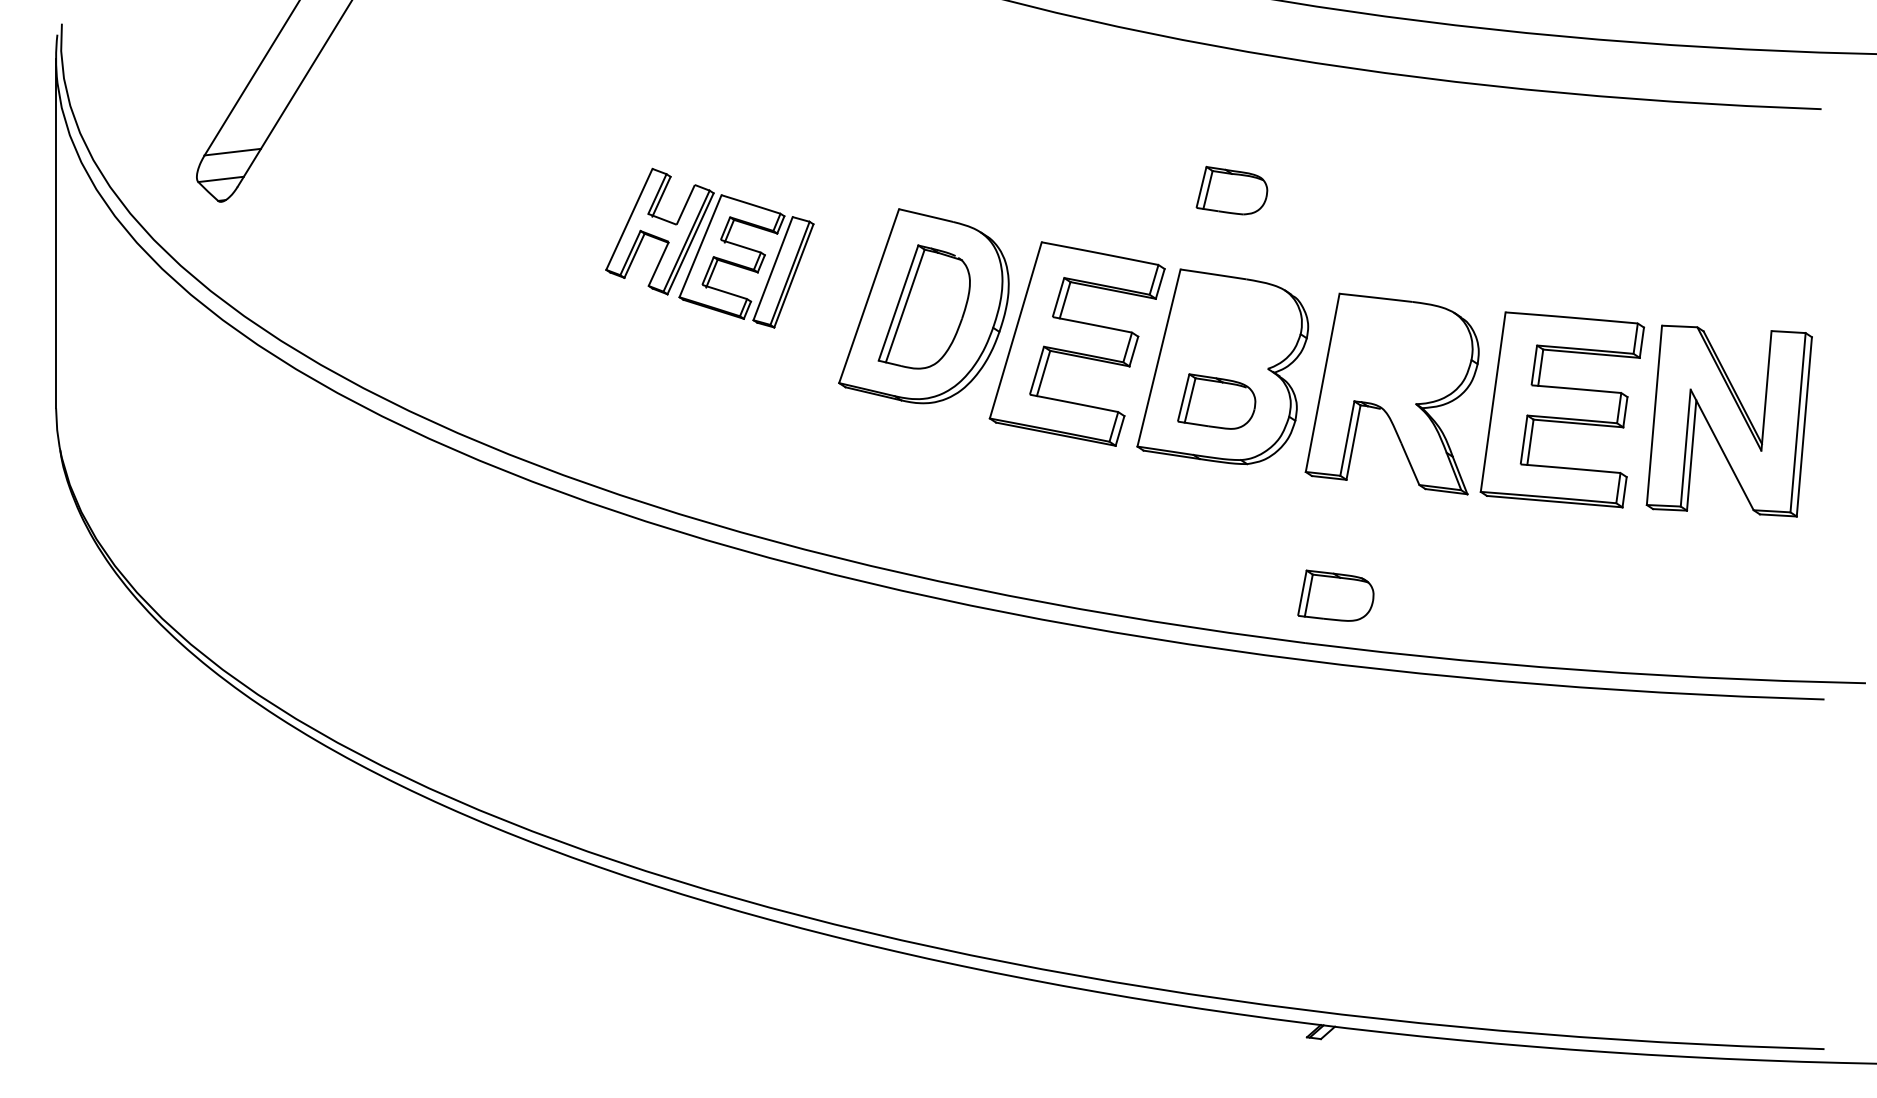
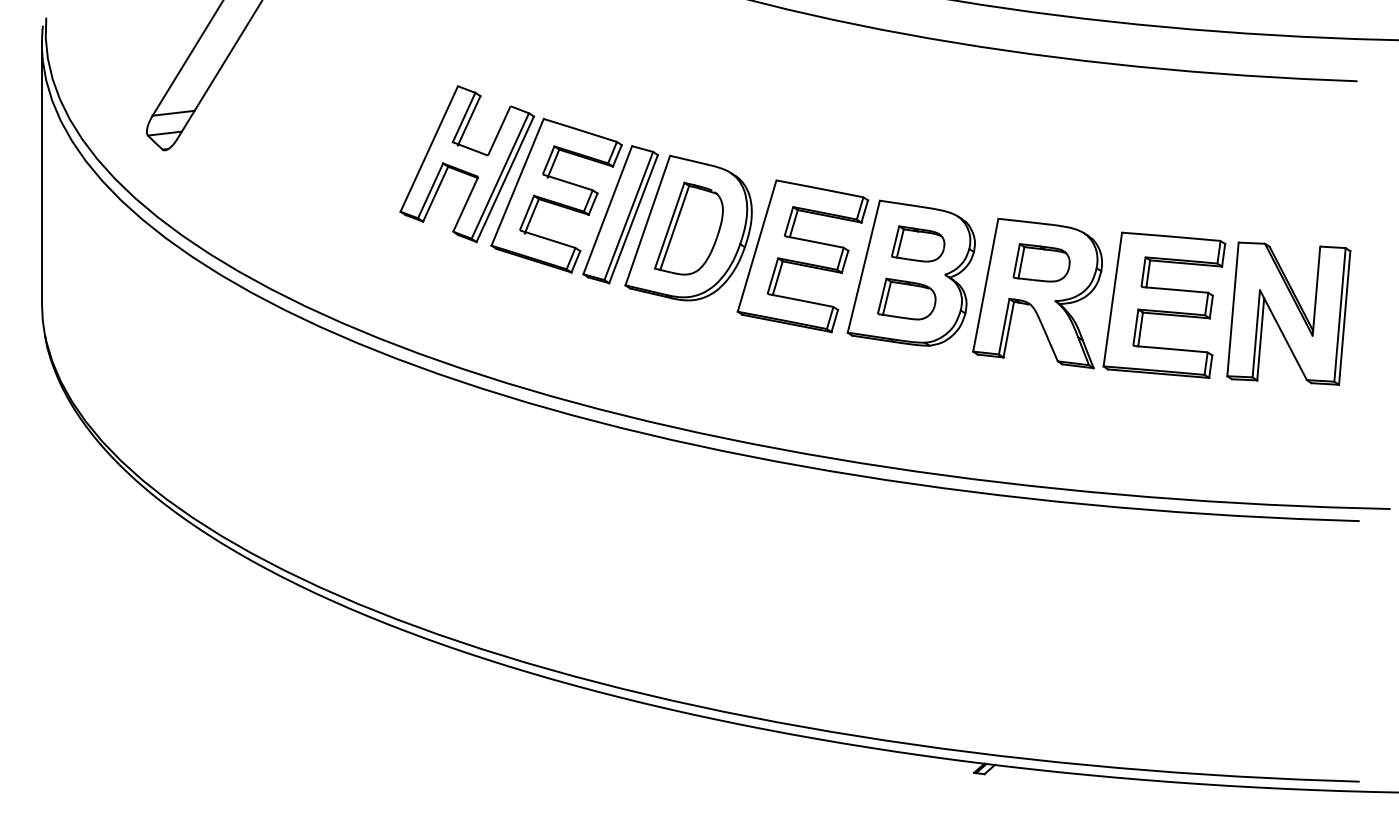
part: (1232, 190) -> (918, 243), moved
part: (709, 247) -> (528, 184), size x1.67
part: (1335, 595) -> (1041, 262), moved

